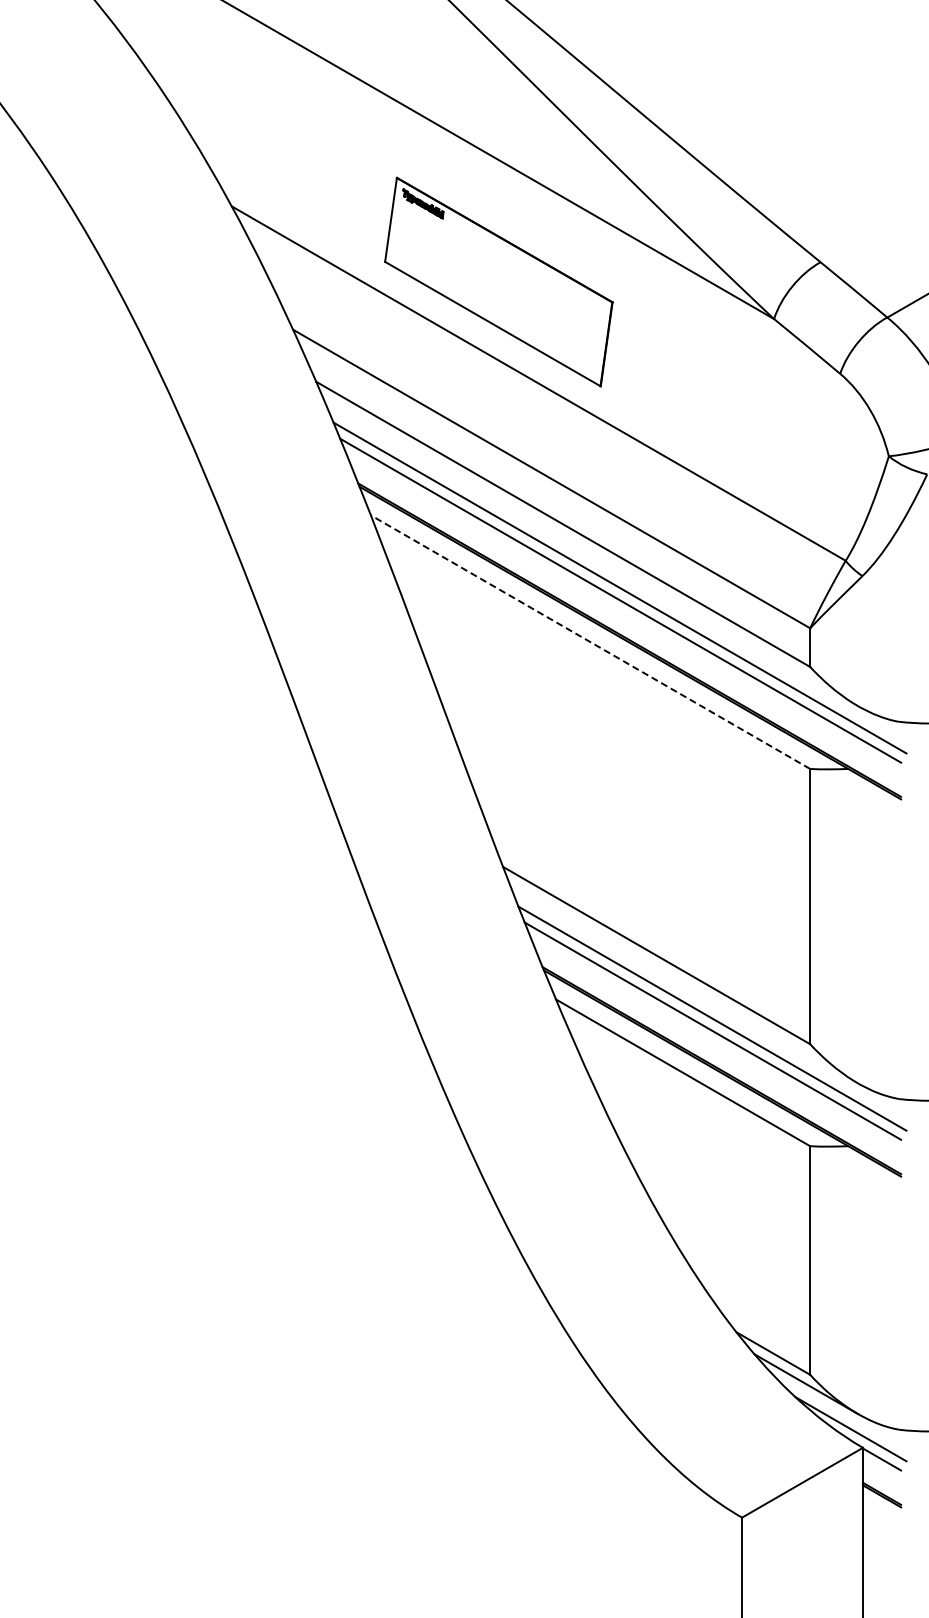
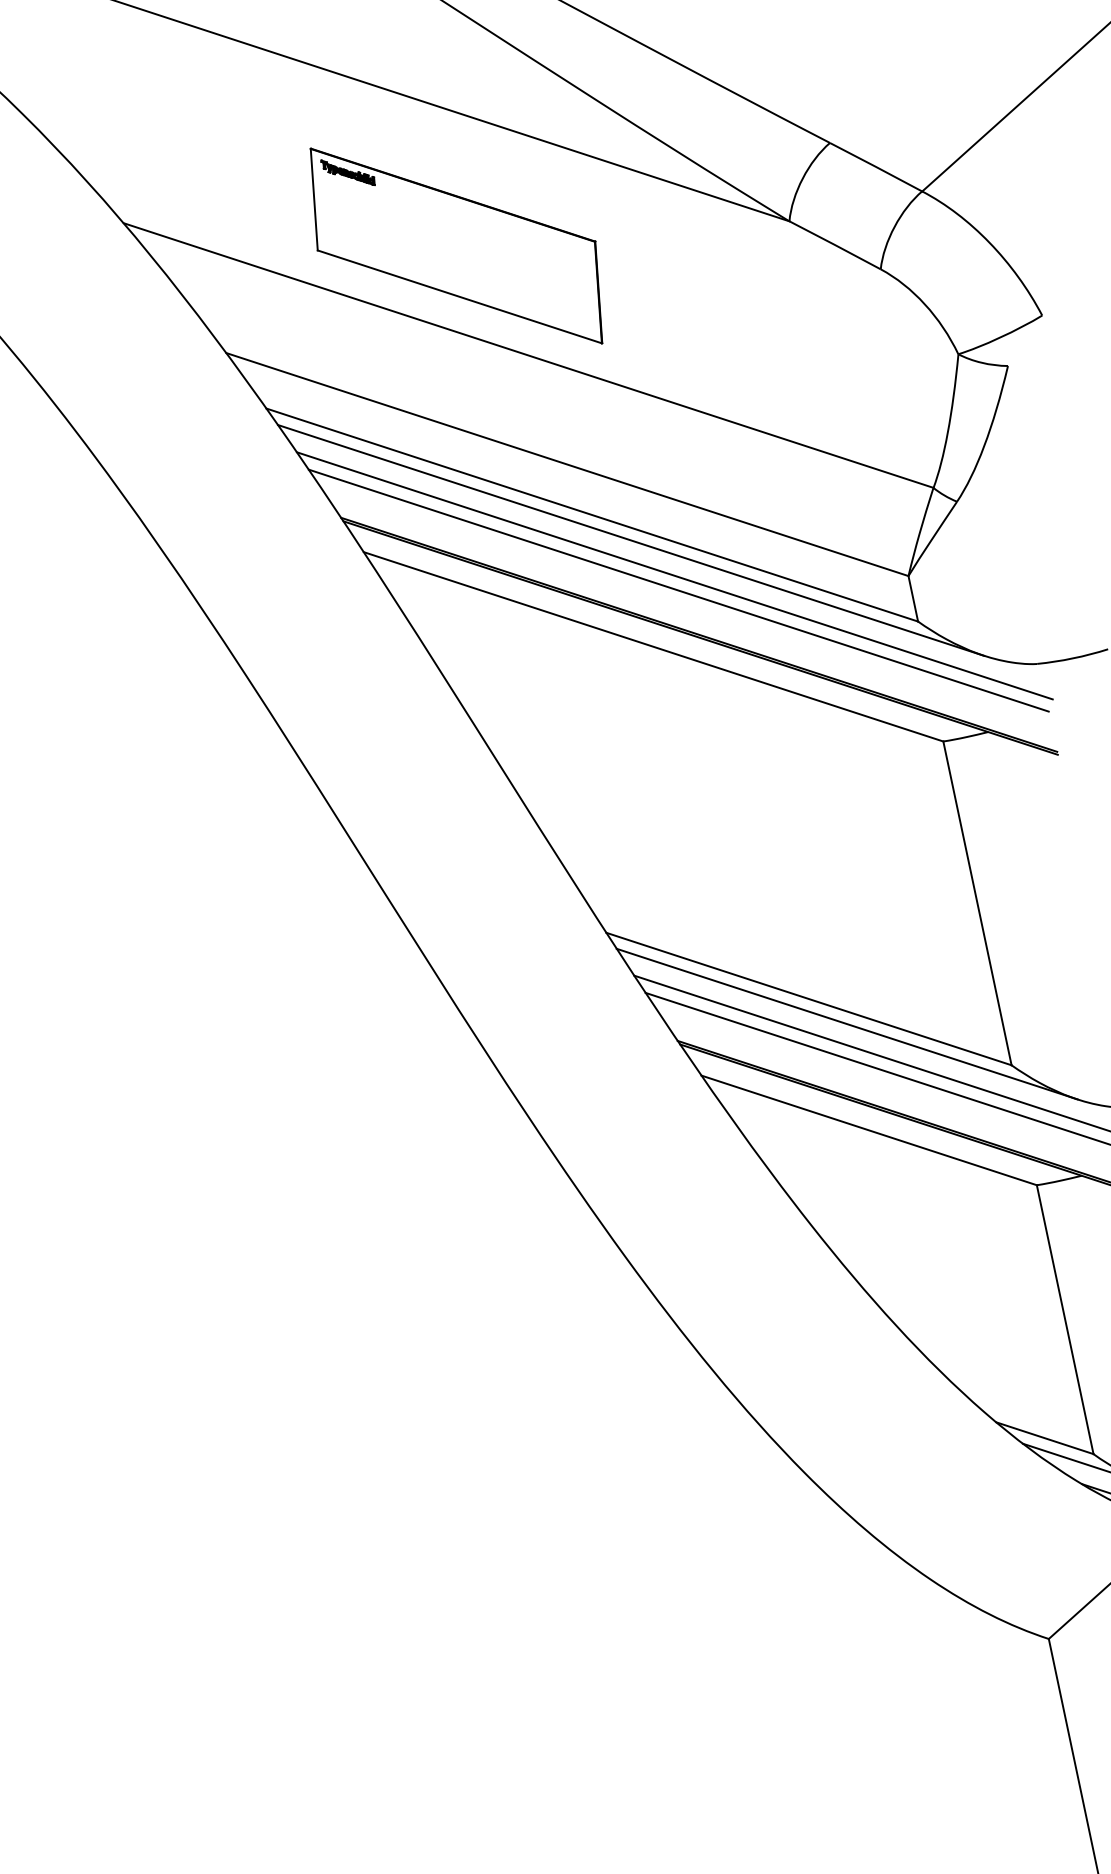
line: (590, 551) -> (631, 540), added
line: (590, 642) -> (653, 647), dashed -> solid
line: (683, 982) -> (847, 1024), added

